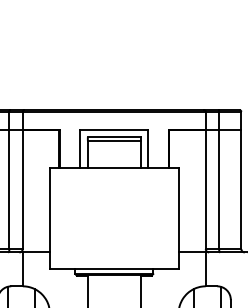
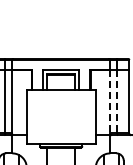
line: (206, 189) -> (110, 101), solid -> dashed
line: (219, 189) -> (117, 101), solid -> dashed

